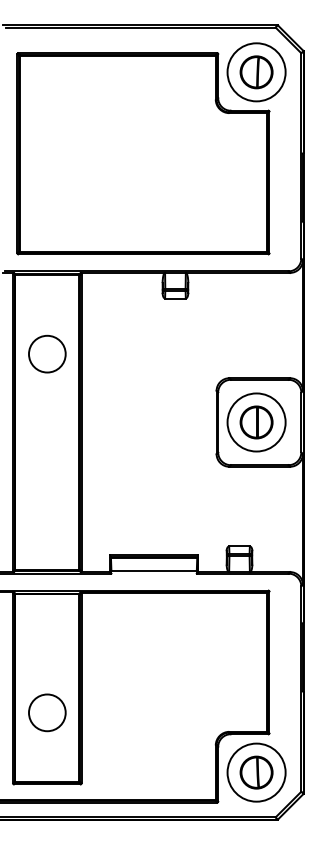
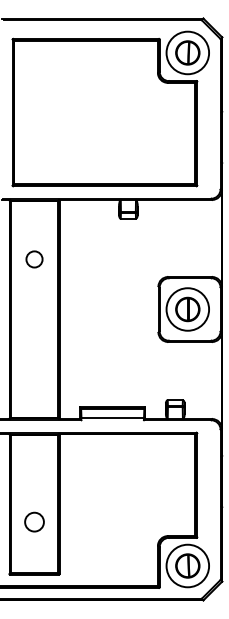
circle: (47, 354) -> (34, 259), size x0.6
circle: (47, 711) -> (34, 521), size x0.7

